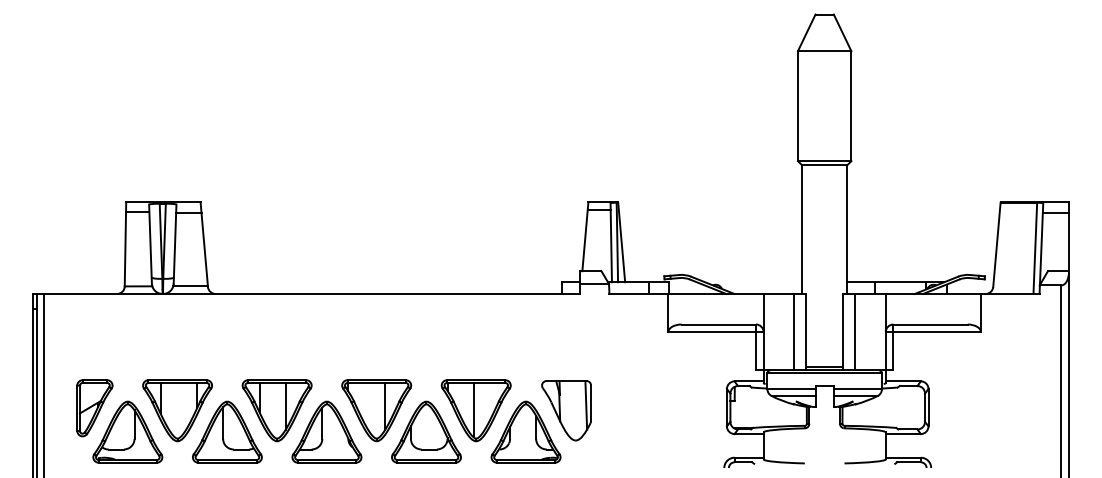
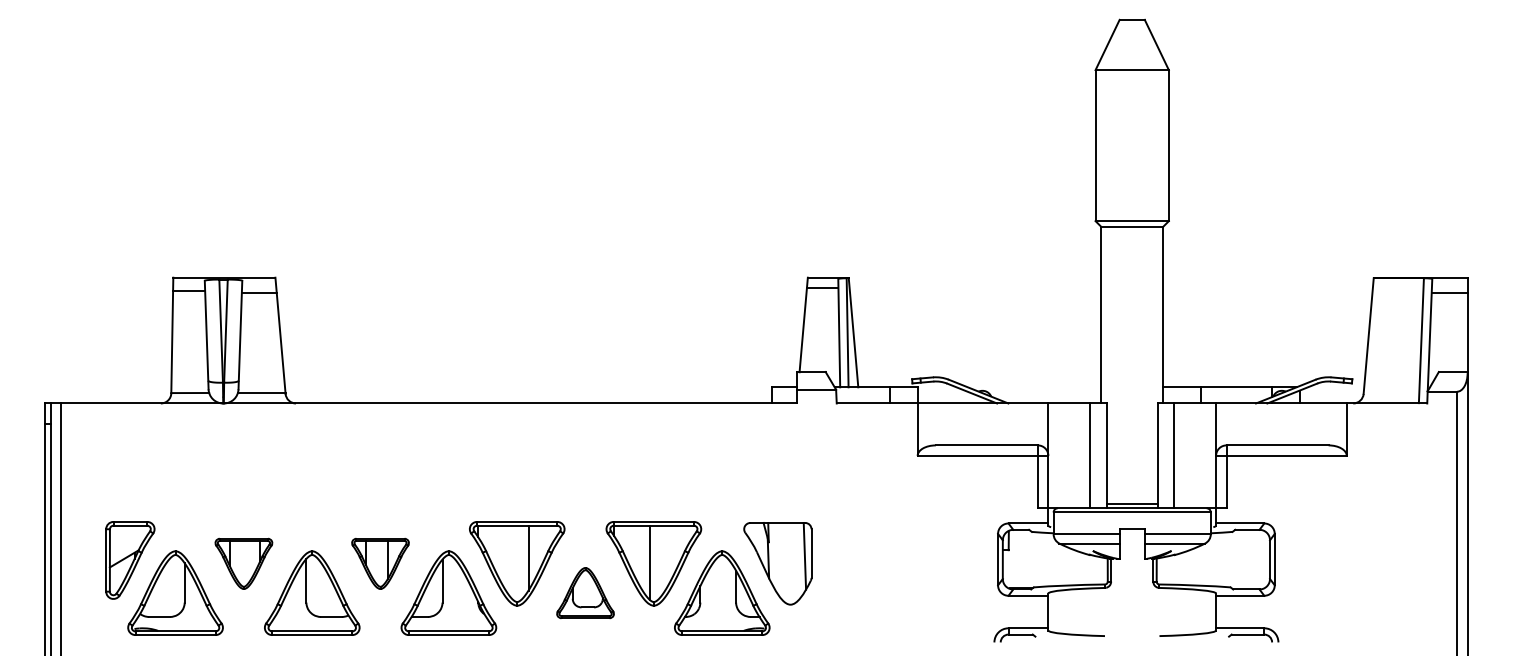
part: (177, 410) -> (243, 563), size x0.6
part: (277, 410) -> (380, 563), size x0.6
part: (426, 431) -> (585, 592), size x0.6

